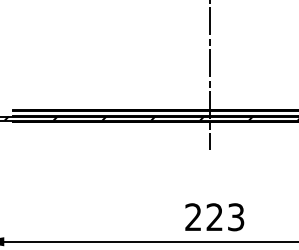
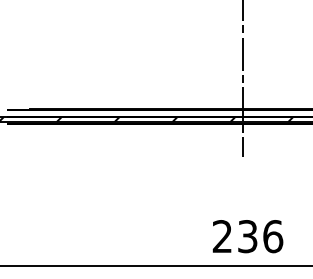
text: (225, 217) -> (260, 236), 223 -> 236

